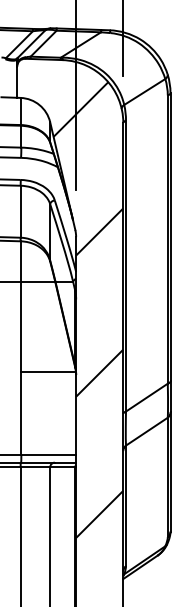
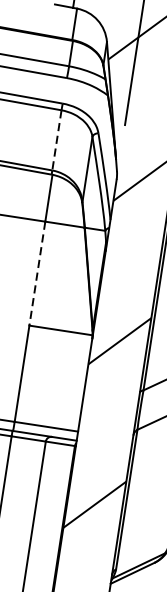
line: (20, 211) -> (56, 140), solid -> dashed
line: (21, 326) -> (37, 273), solid -> dashed

